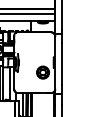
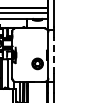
line: (62, 63) -> (54, 55), solid -> dashed

